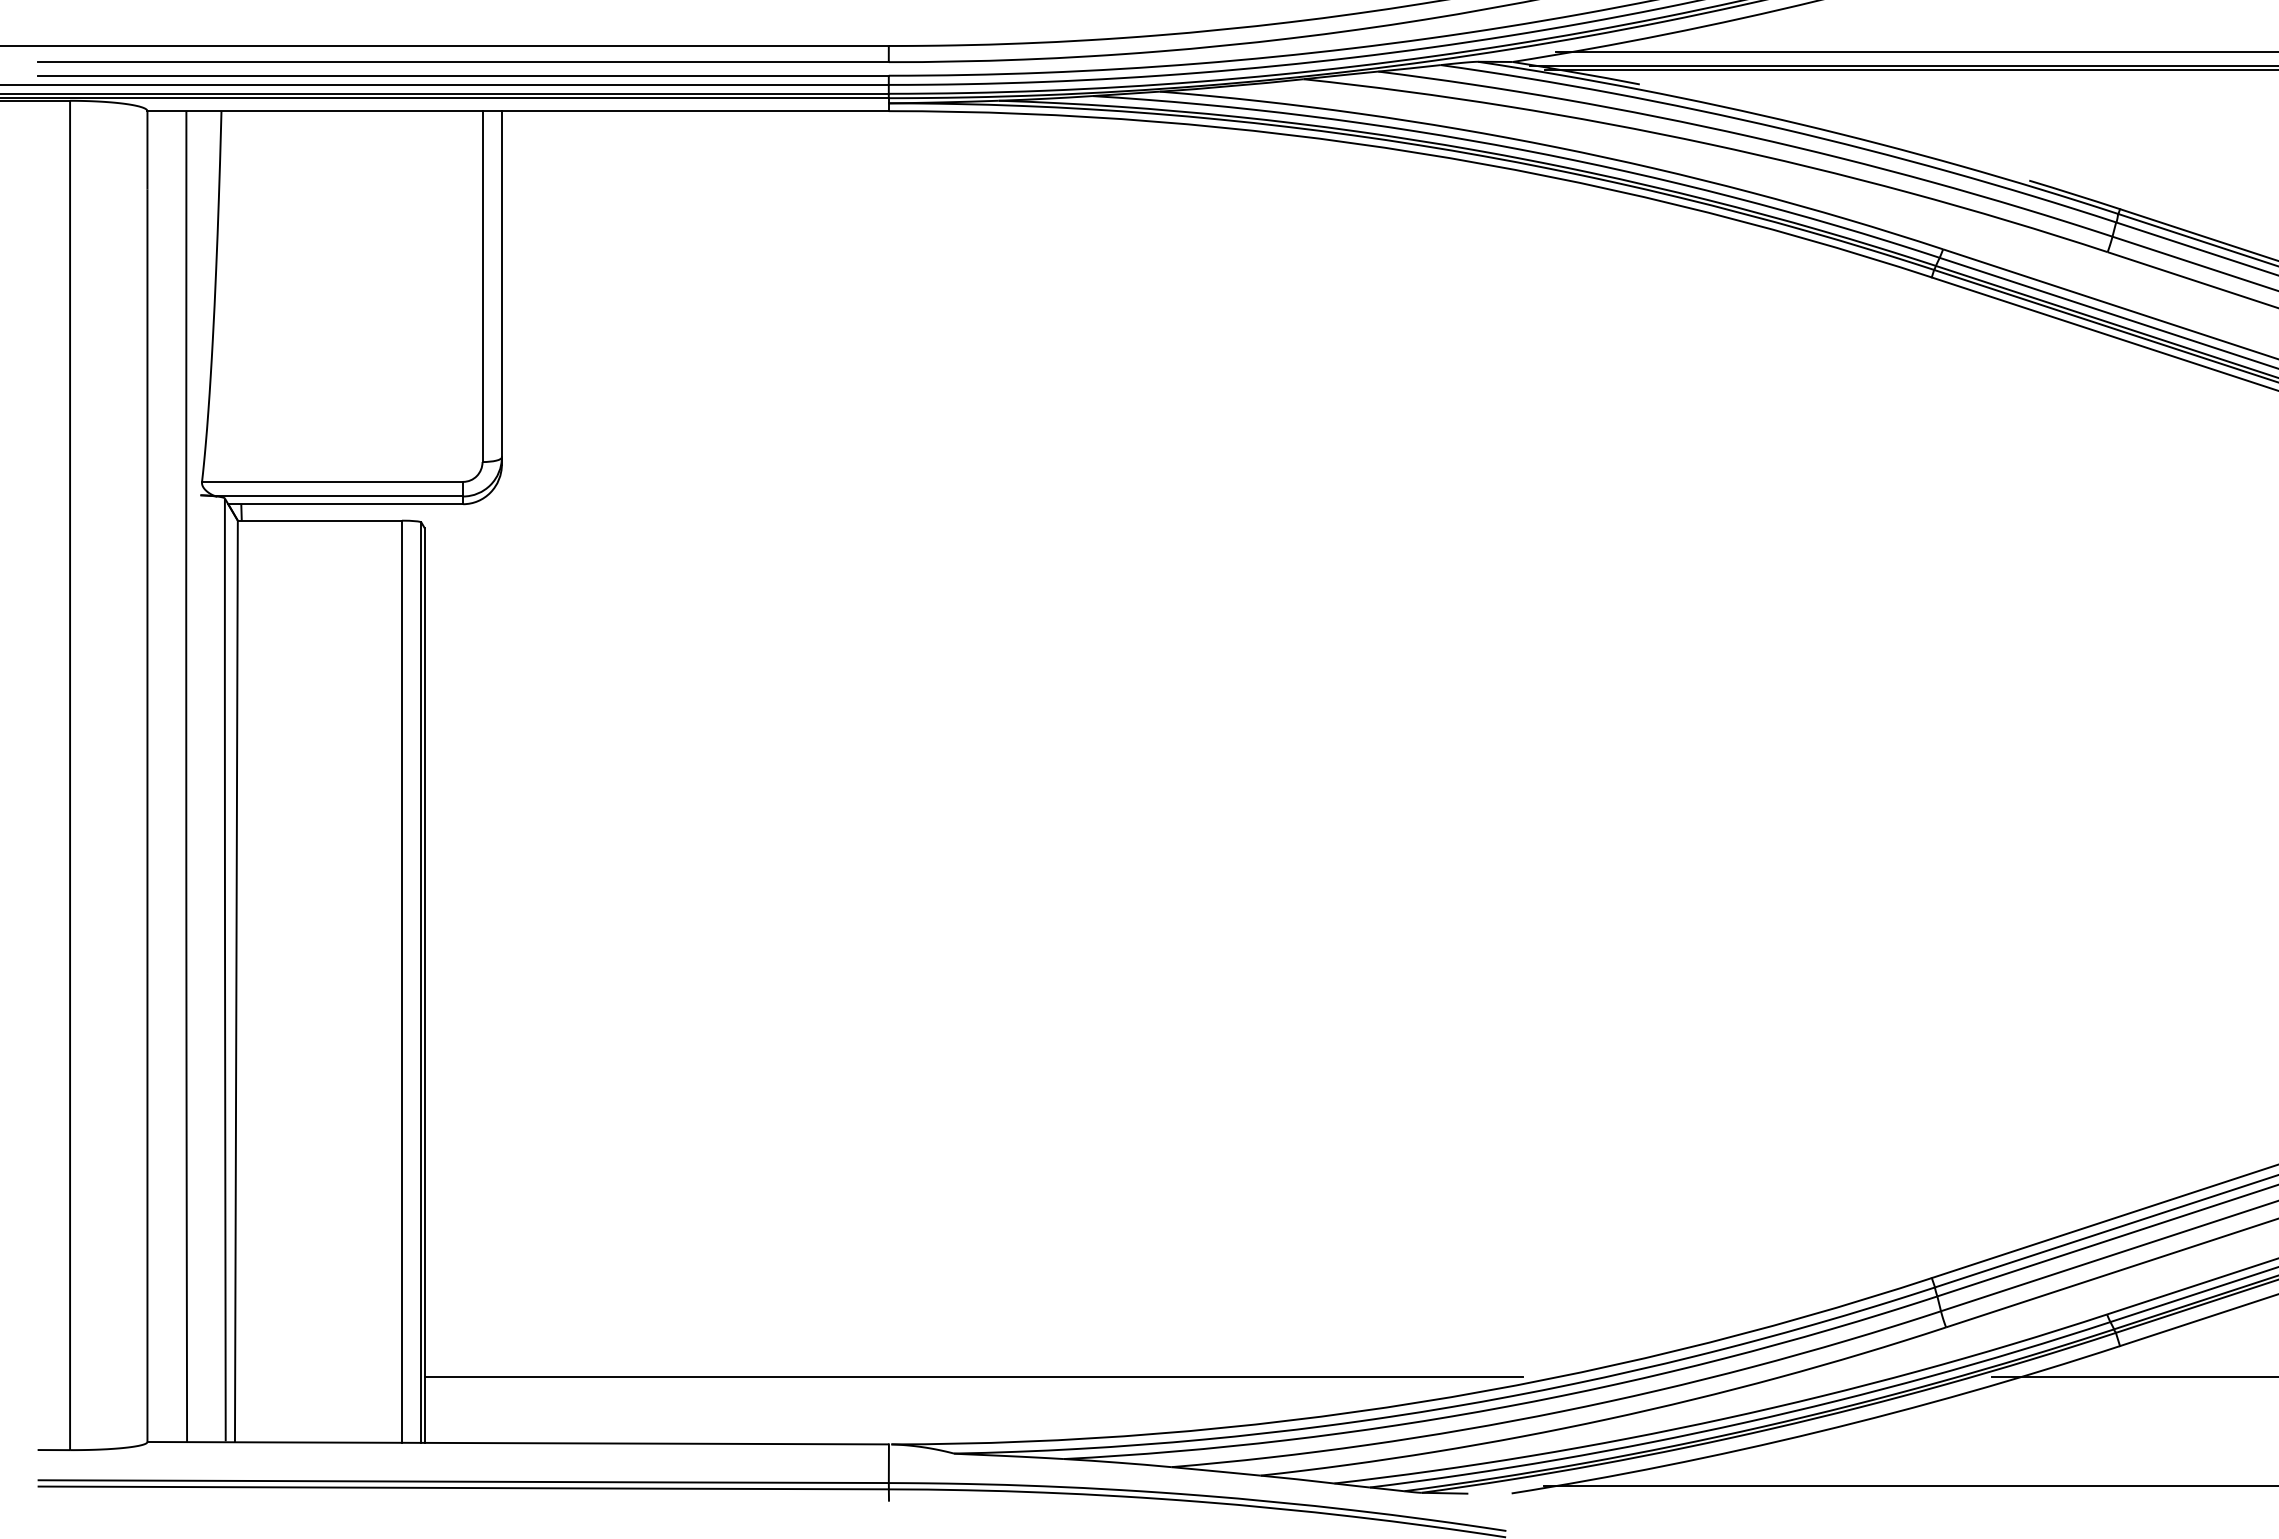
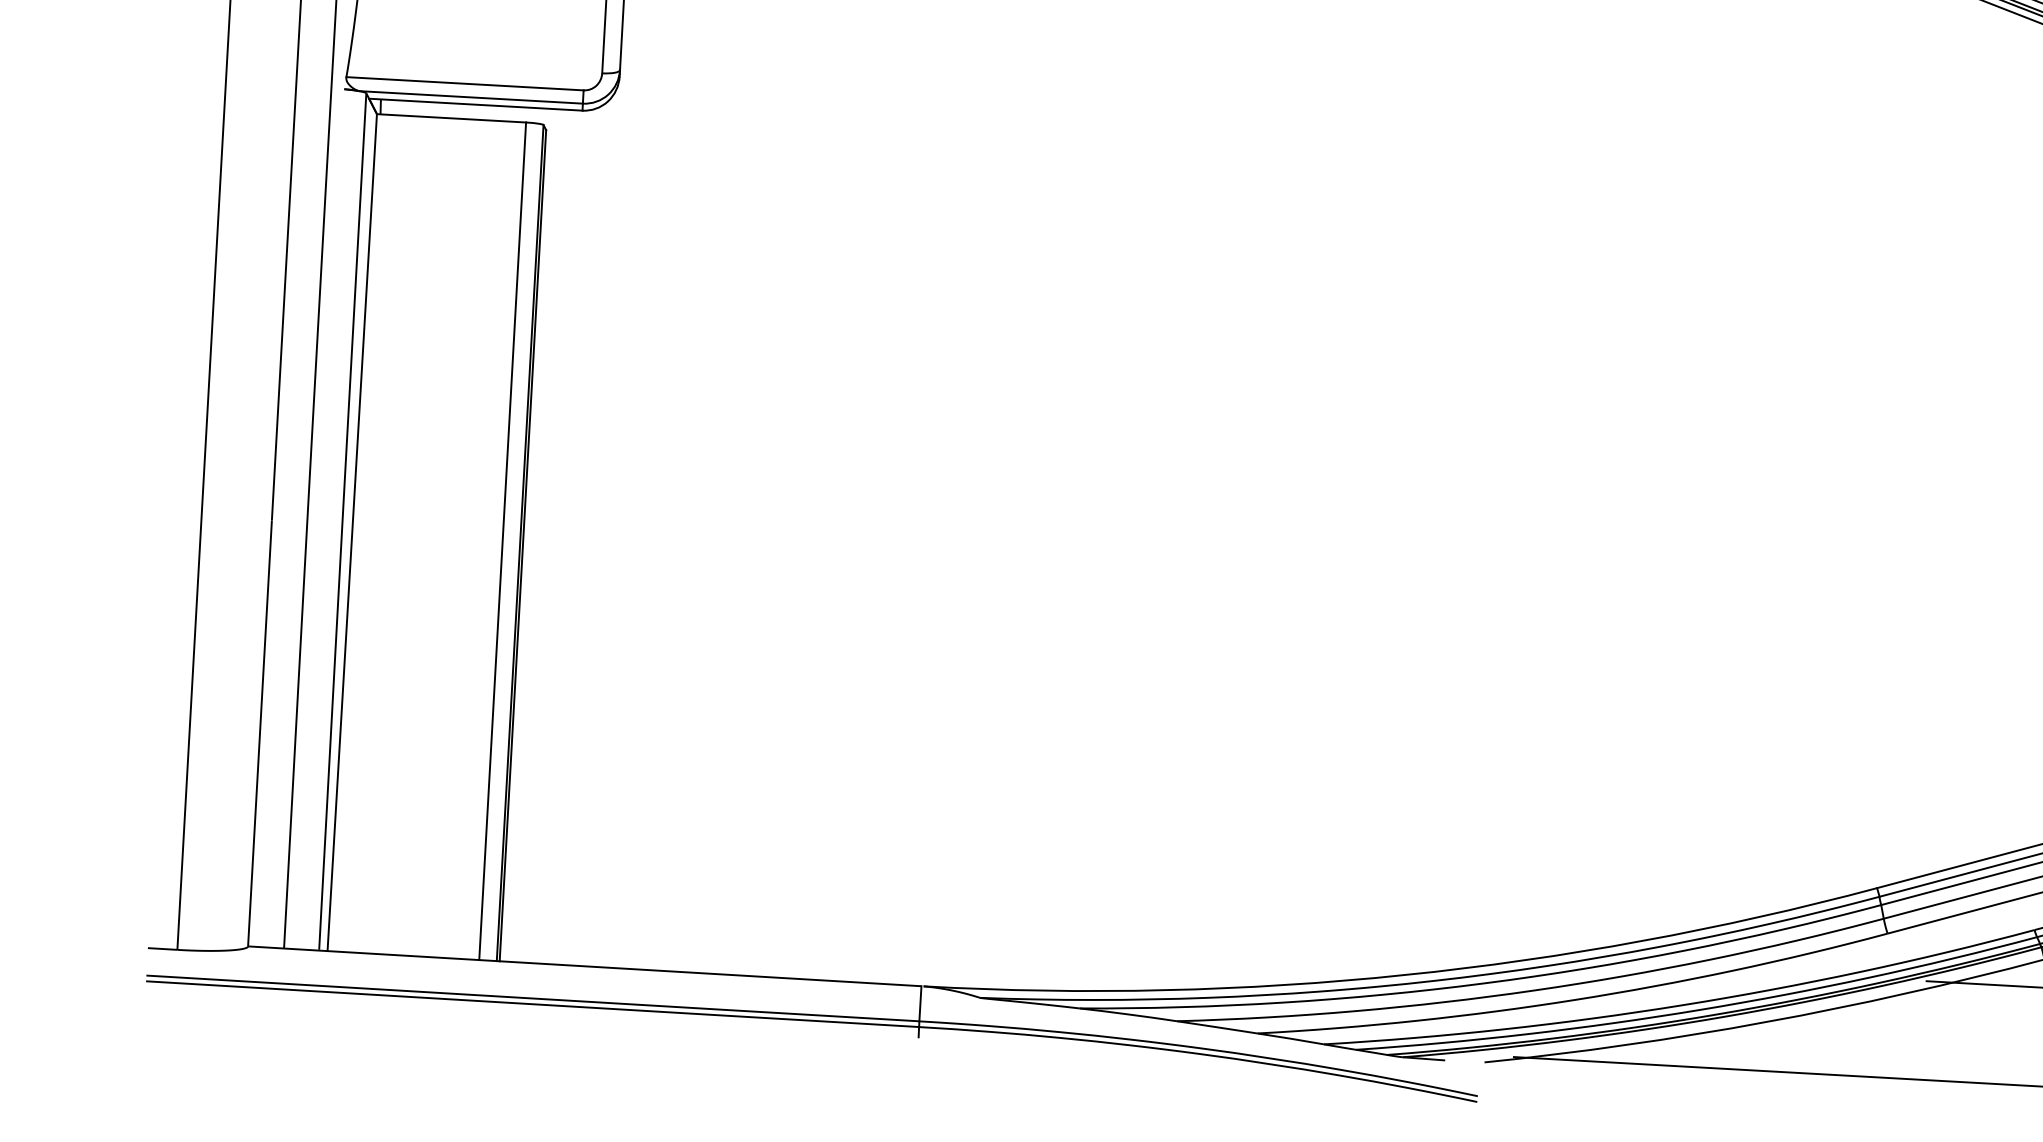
line: (973, 1377) -> (1001, 929), removed

